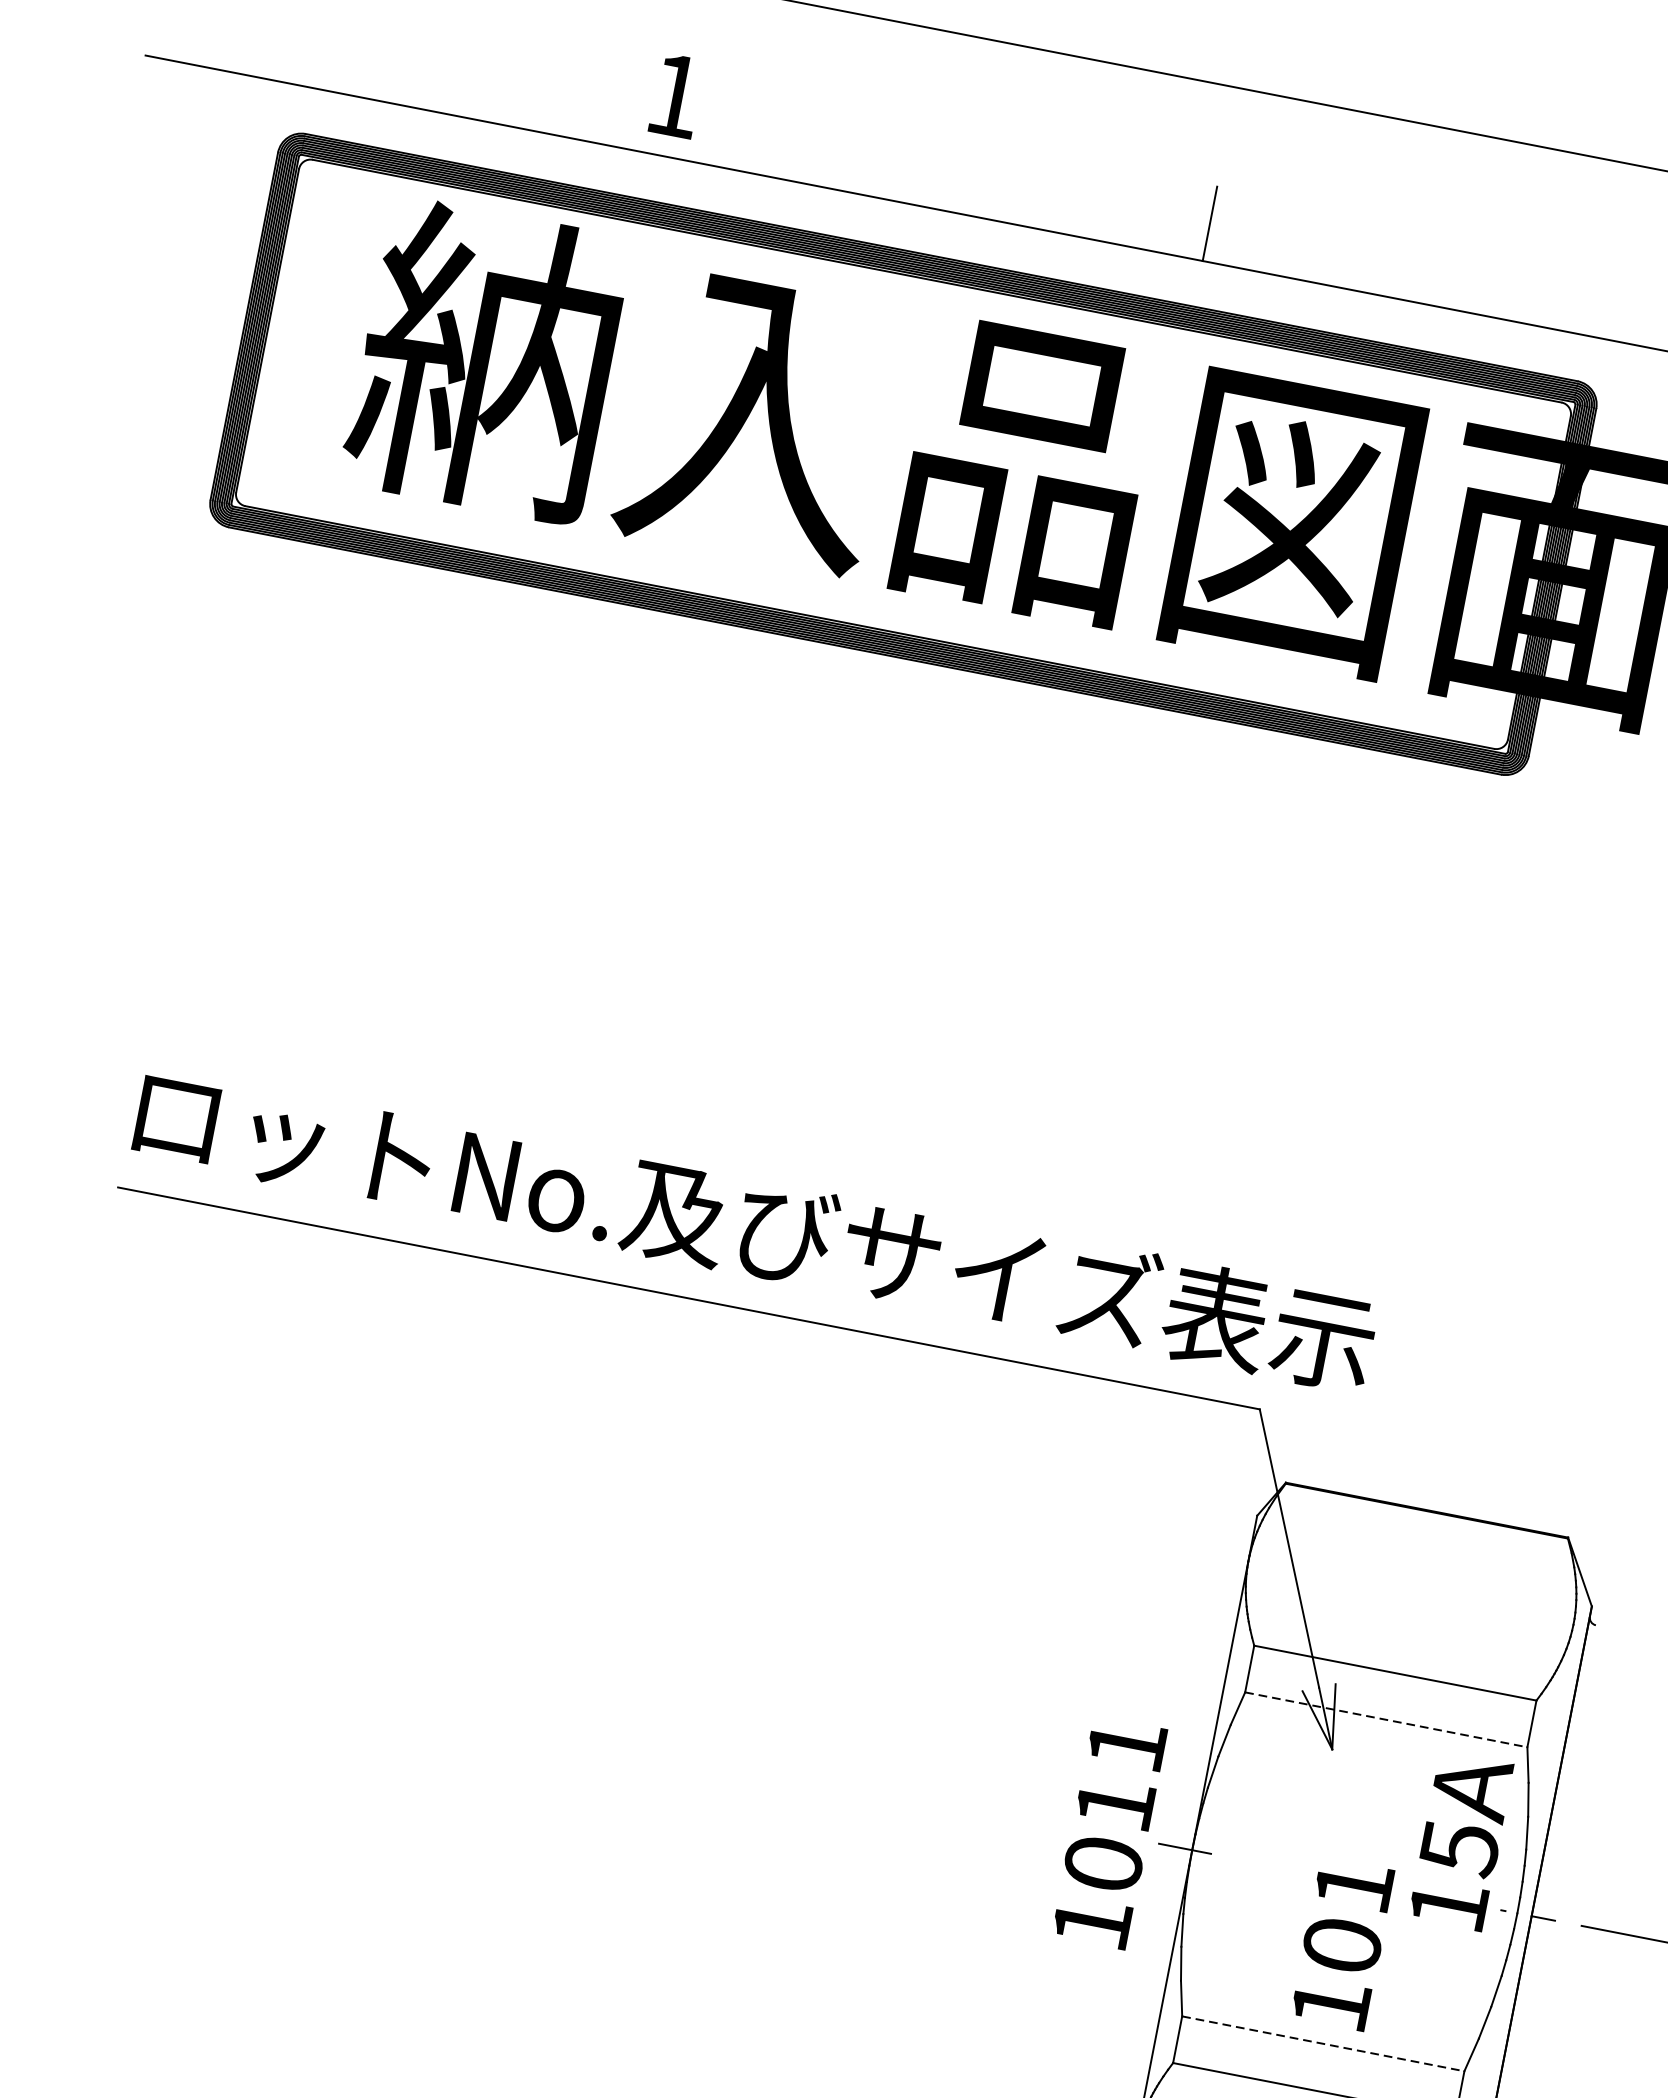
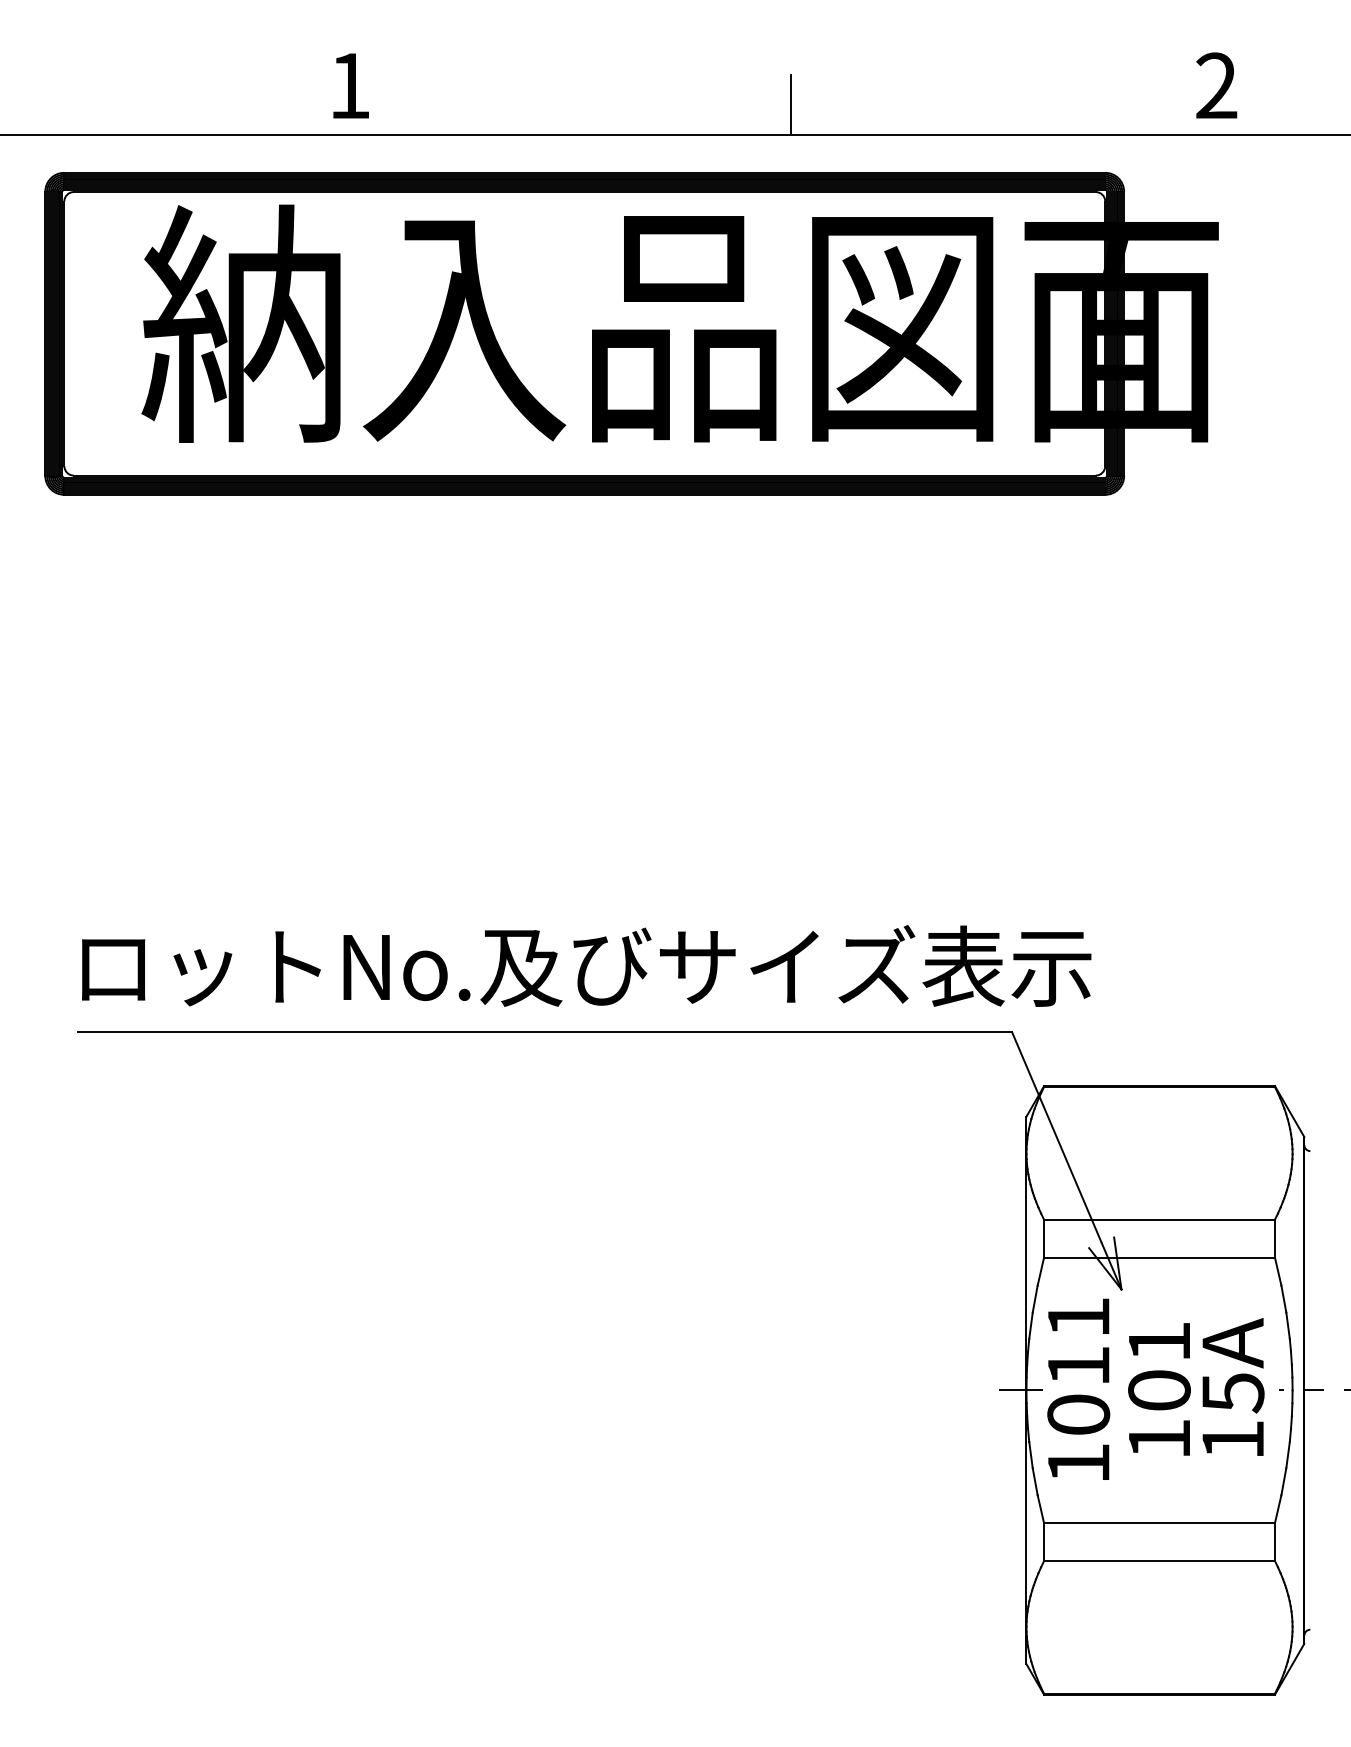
line: (1387, 1719) -> (1160, 1257), dashed -> solid
text: (1109, 1831) -> (1078, 1388), moved
text: (1461, 1840) -> (1233, 1386), moved
text: (1342, 1944) -> (1159, 1389), moved
line: (1324, 2044) -> (1160, 1523), dashed -> solid

